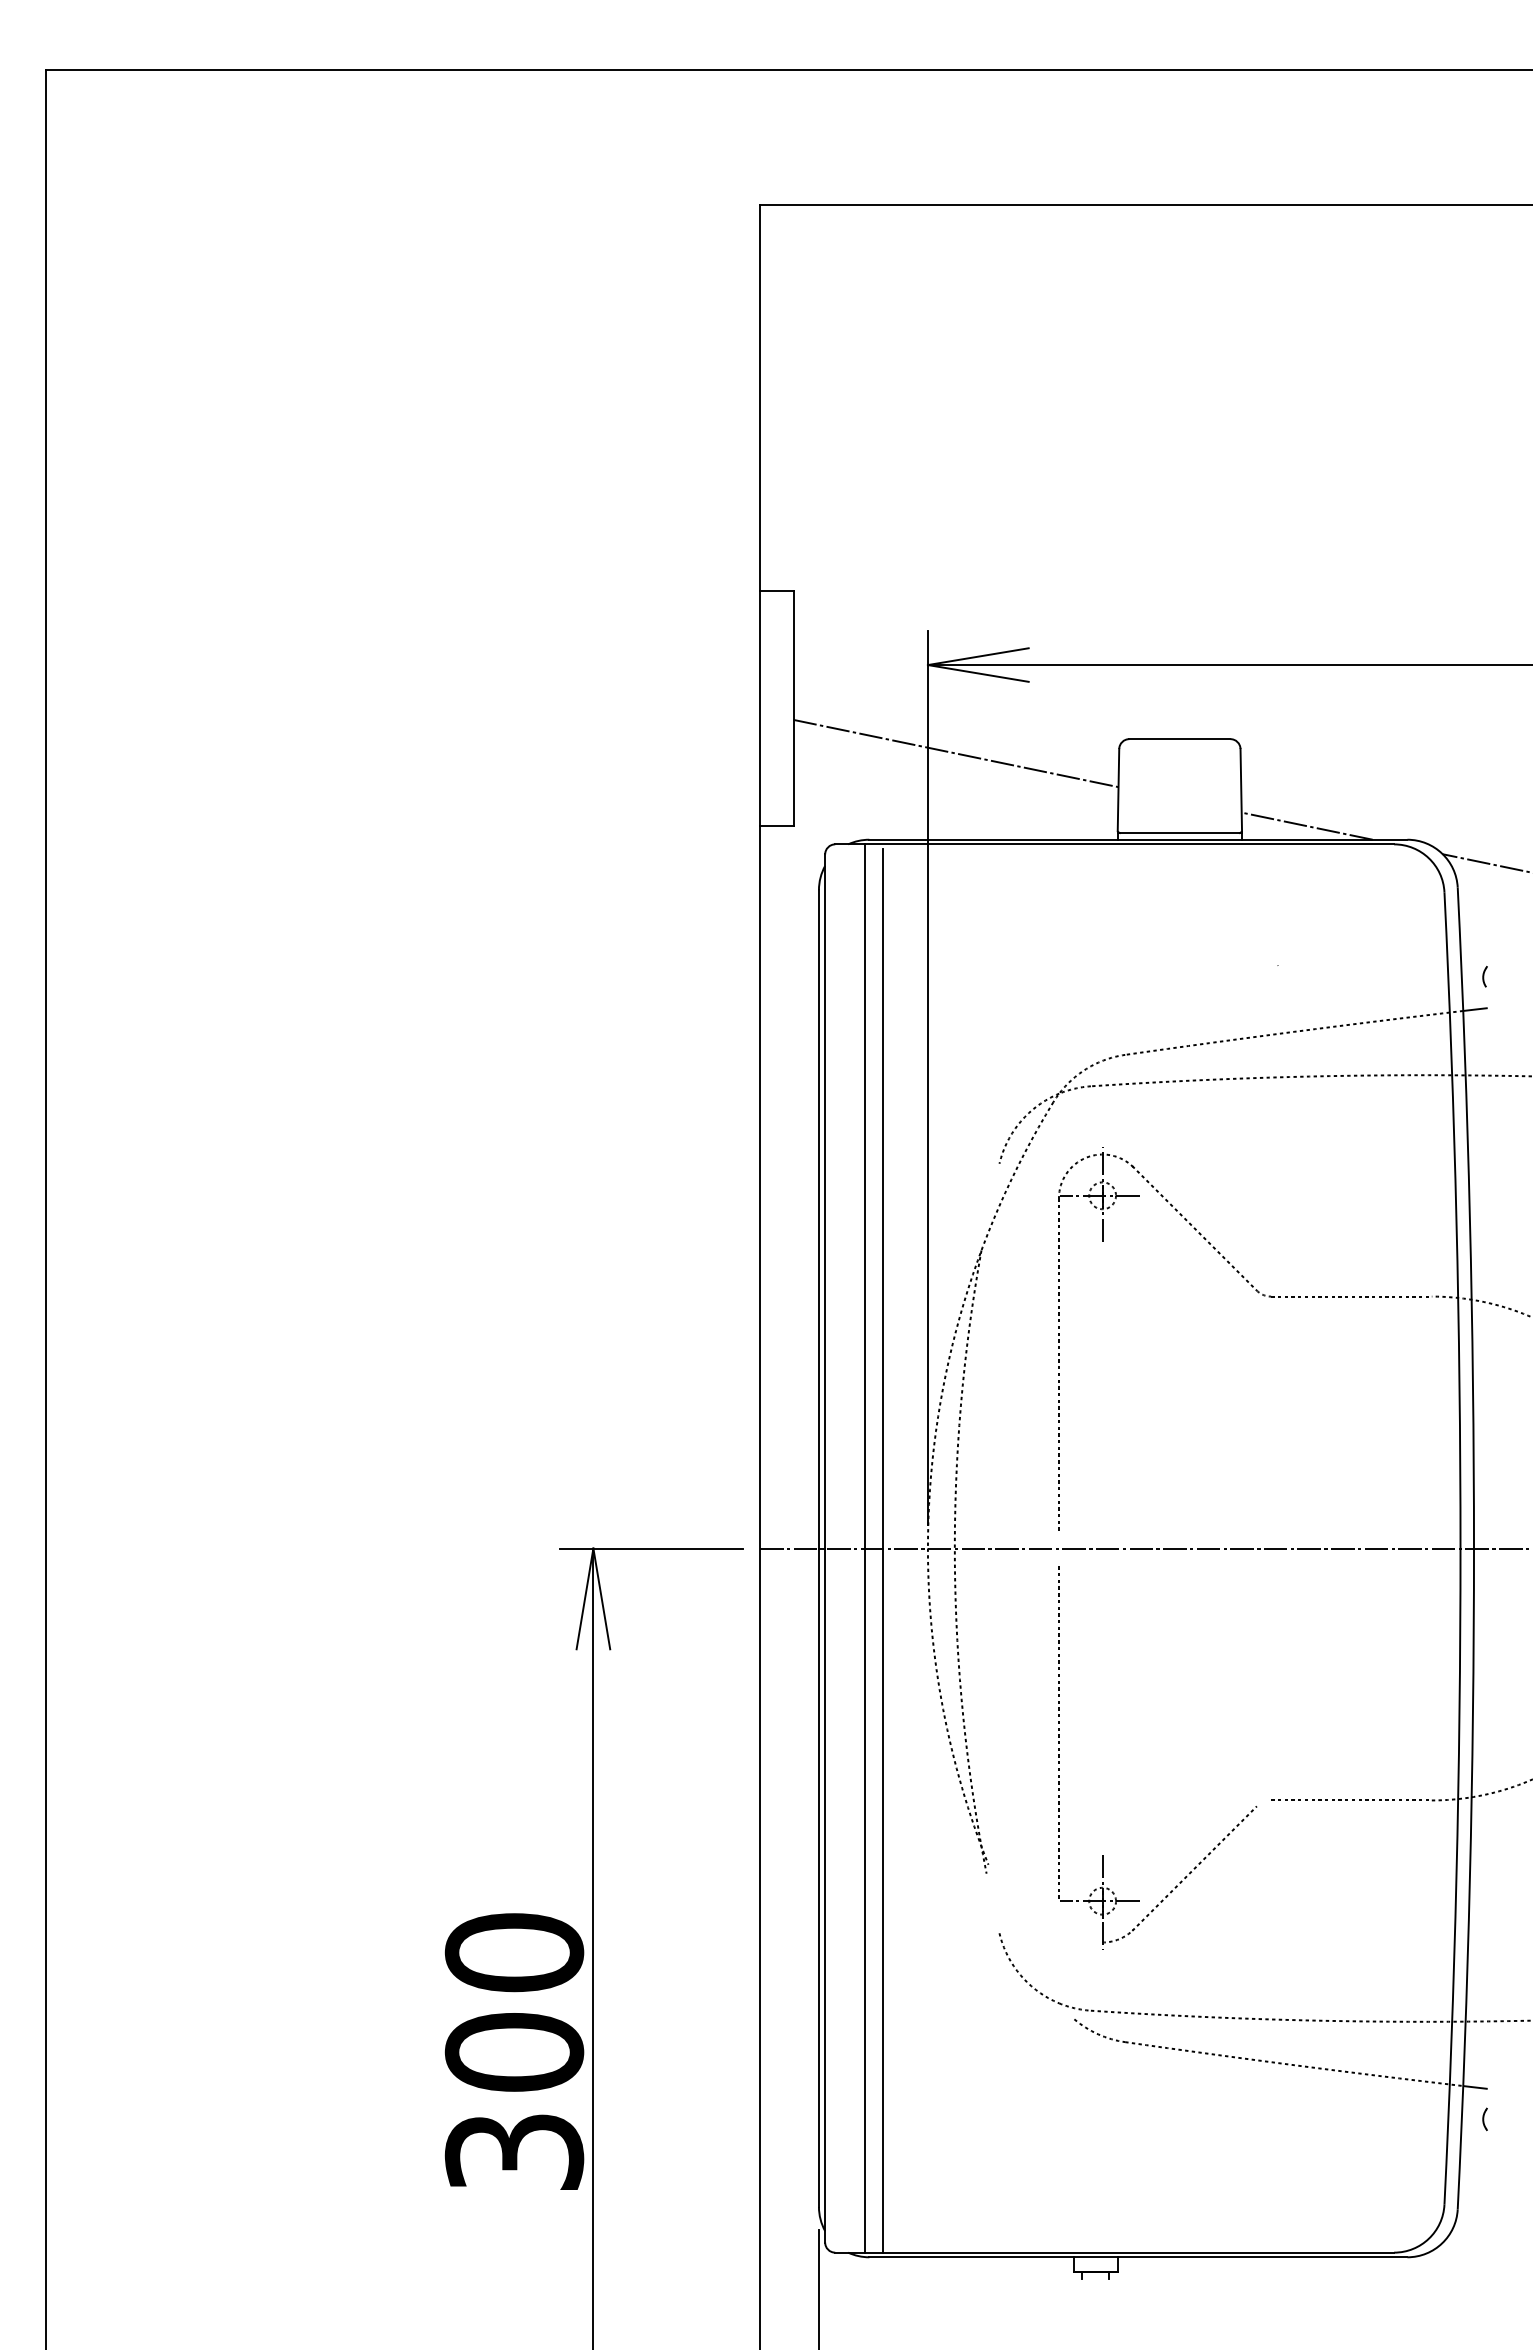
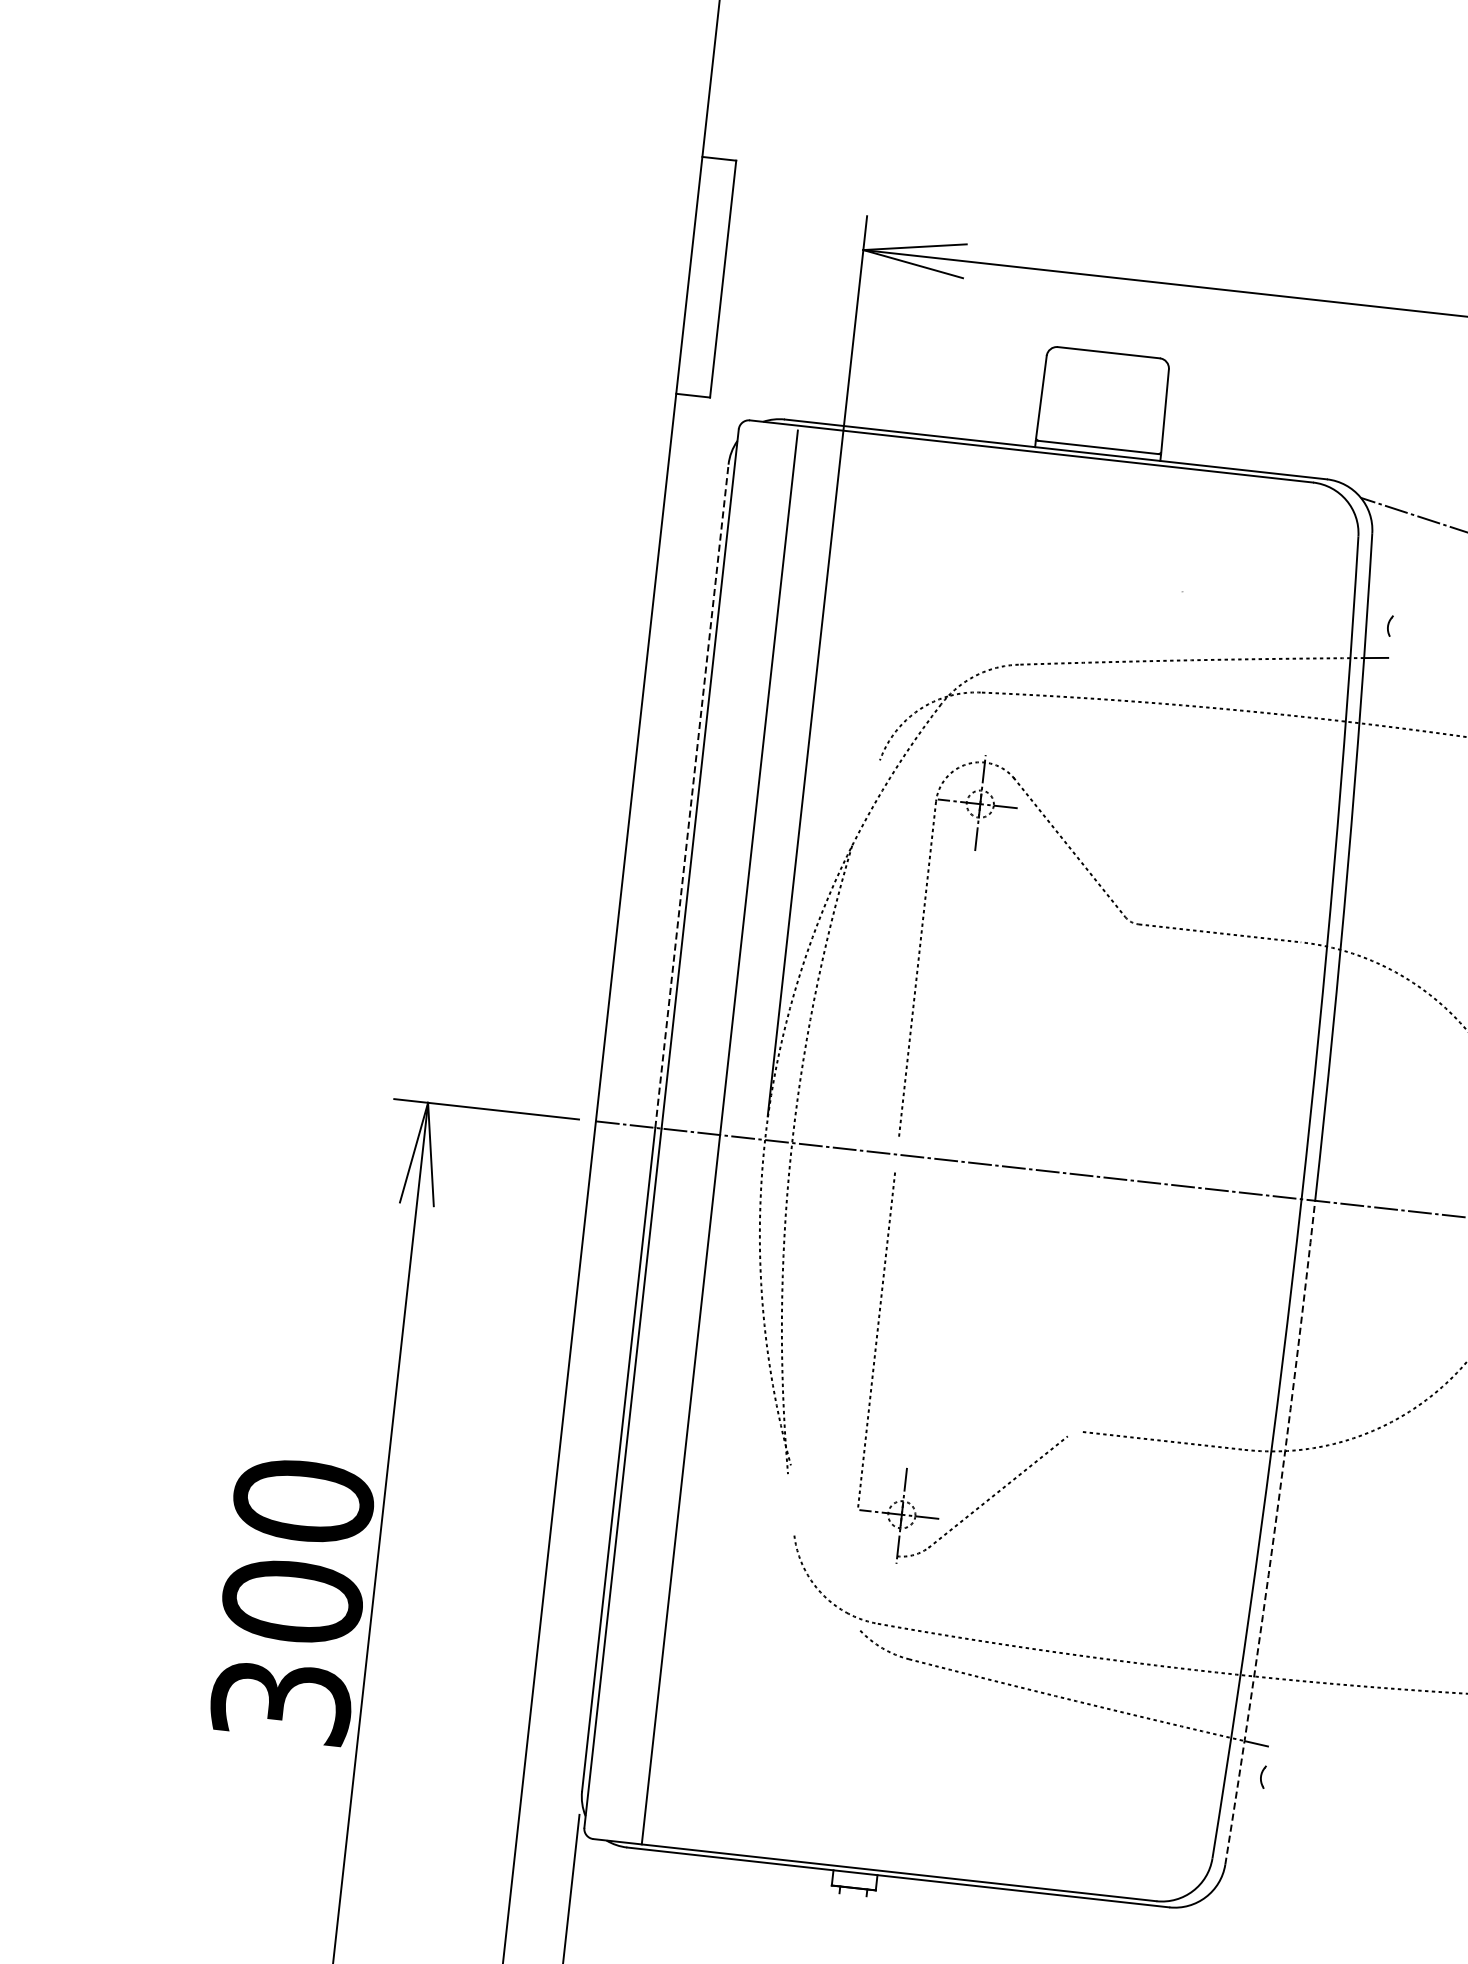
line: (955, 753) -> (881, 342), removed
line: (1306, 825) -> (1226, 453), removed
line: (818, 1218) -> (691, 795), solid -> dashed
line: (865, 1548) -> (702, 1133), removed
arc: (1469, 1879) -> (1273, 1533), solid -> dashed

